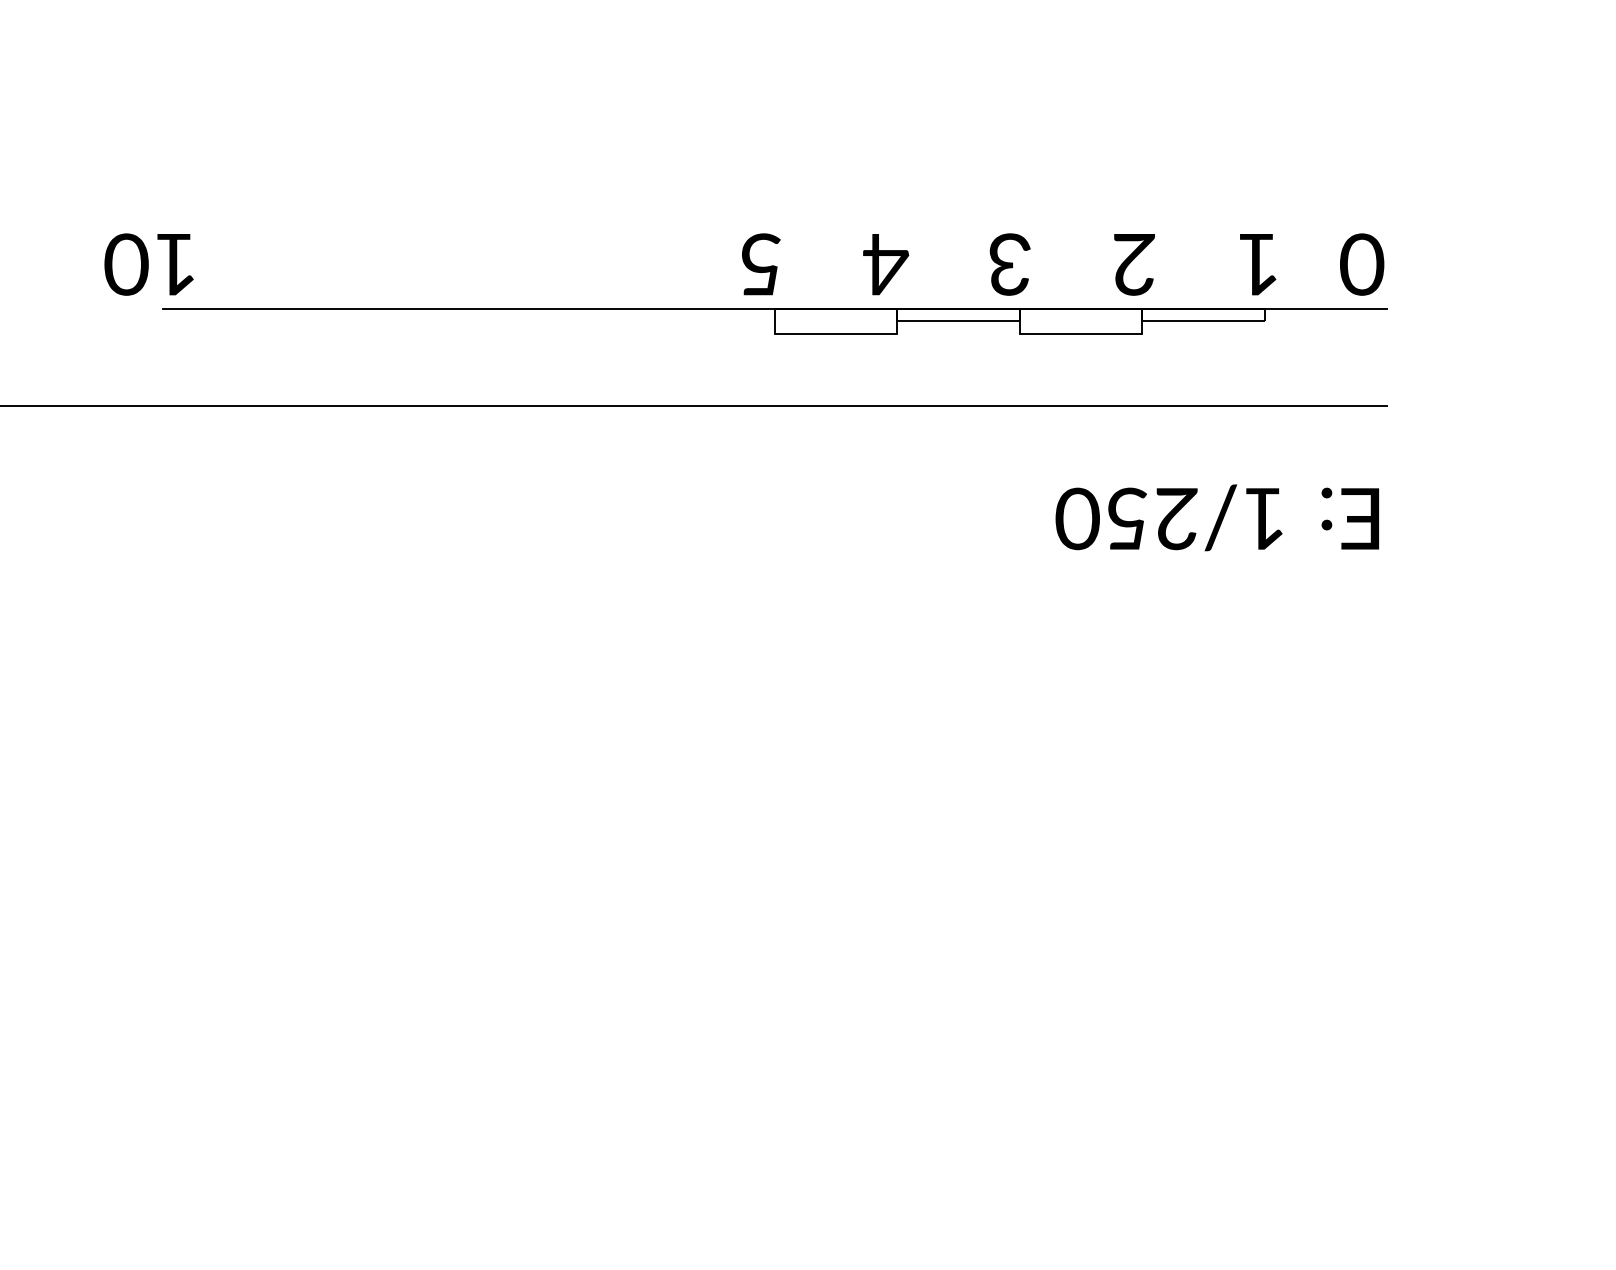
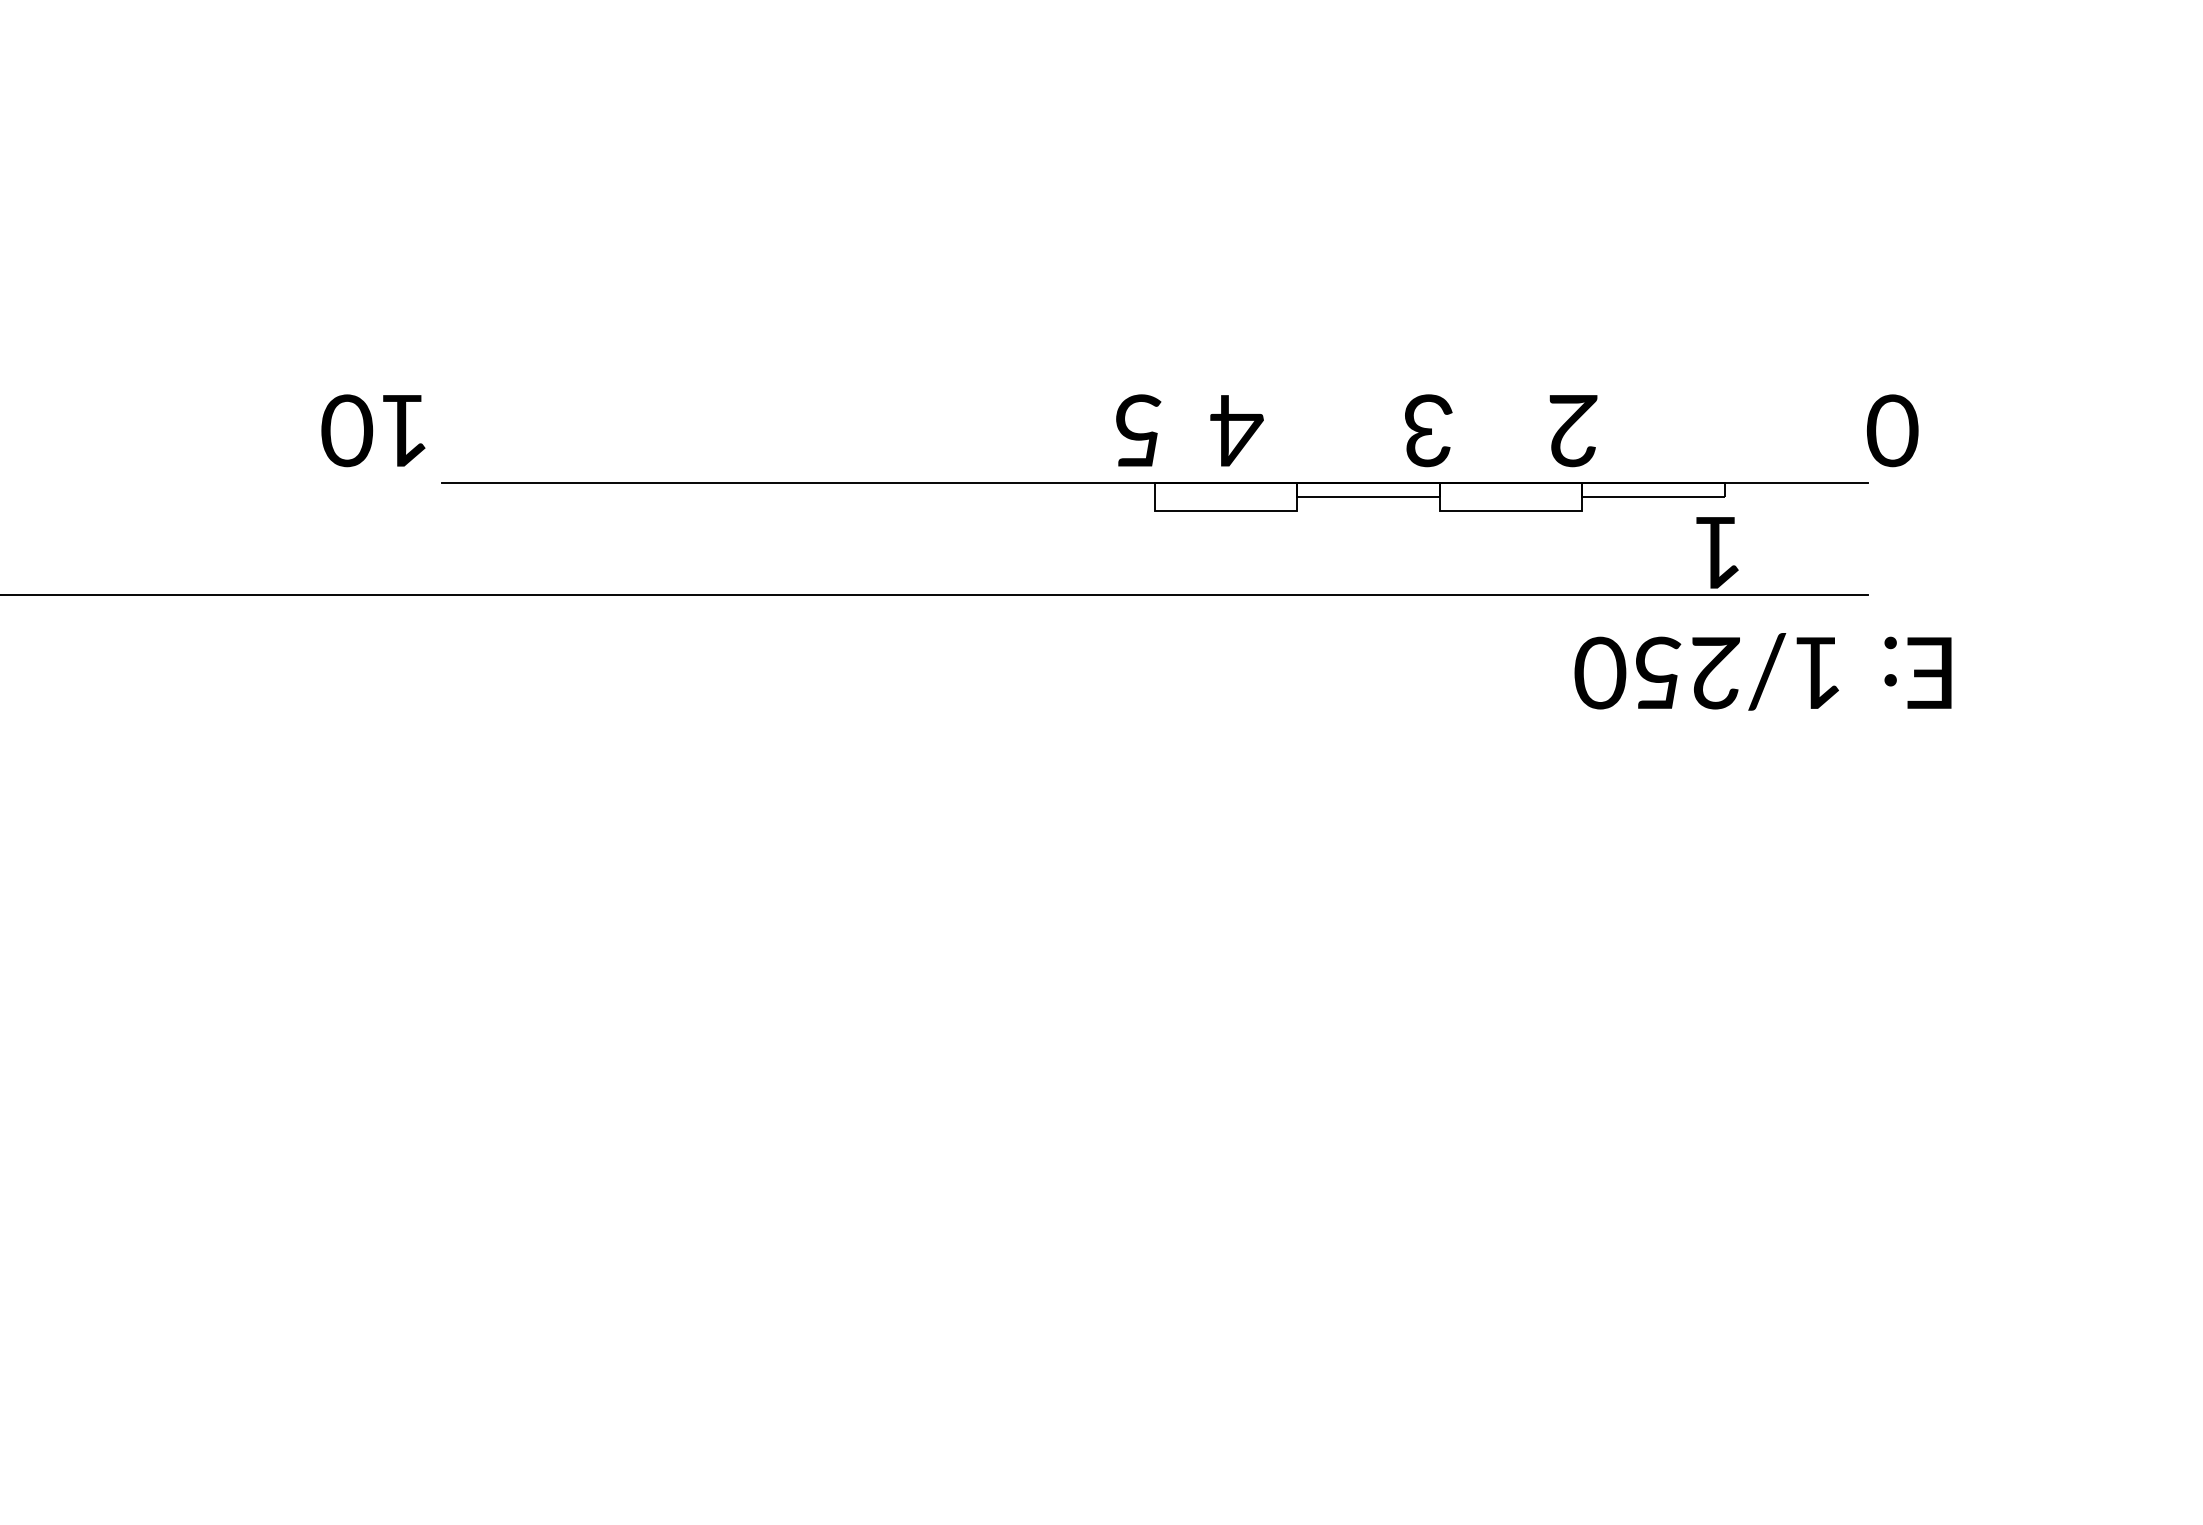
text: (149, 264) -> (373, 430), moved
text: (885, 264) -> (1236, 430), moved
text: (1258, 264) -> (1717, 552), moved
text: (1361, 264) -> (1892, 430), moved
text: (1216, 517) -> (1762, 671), moved

